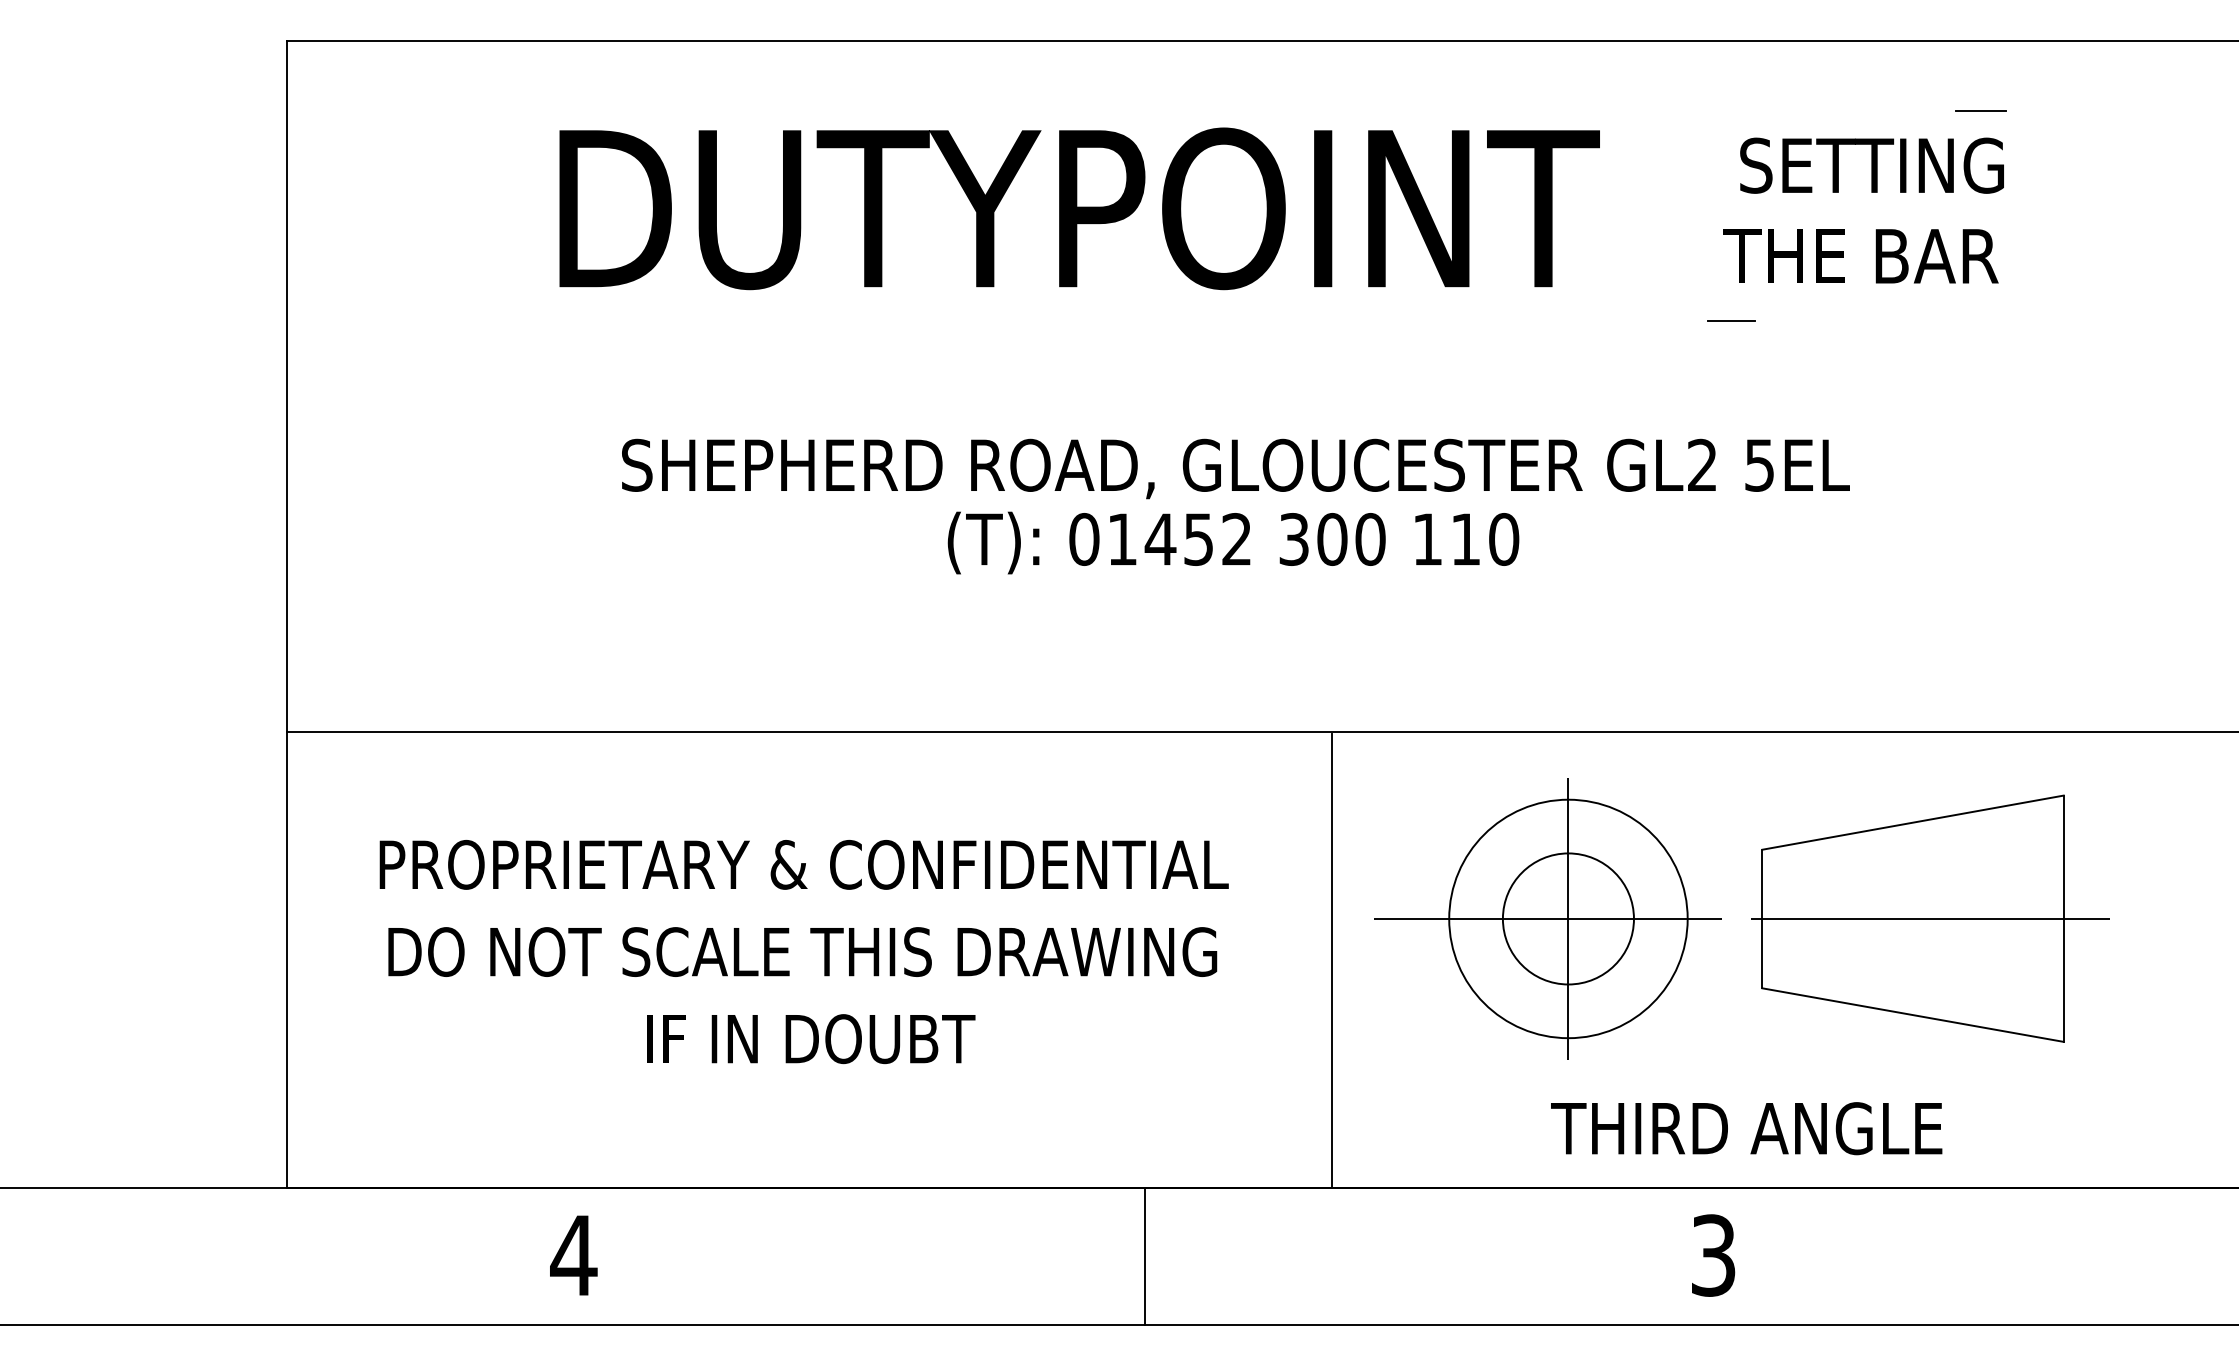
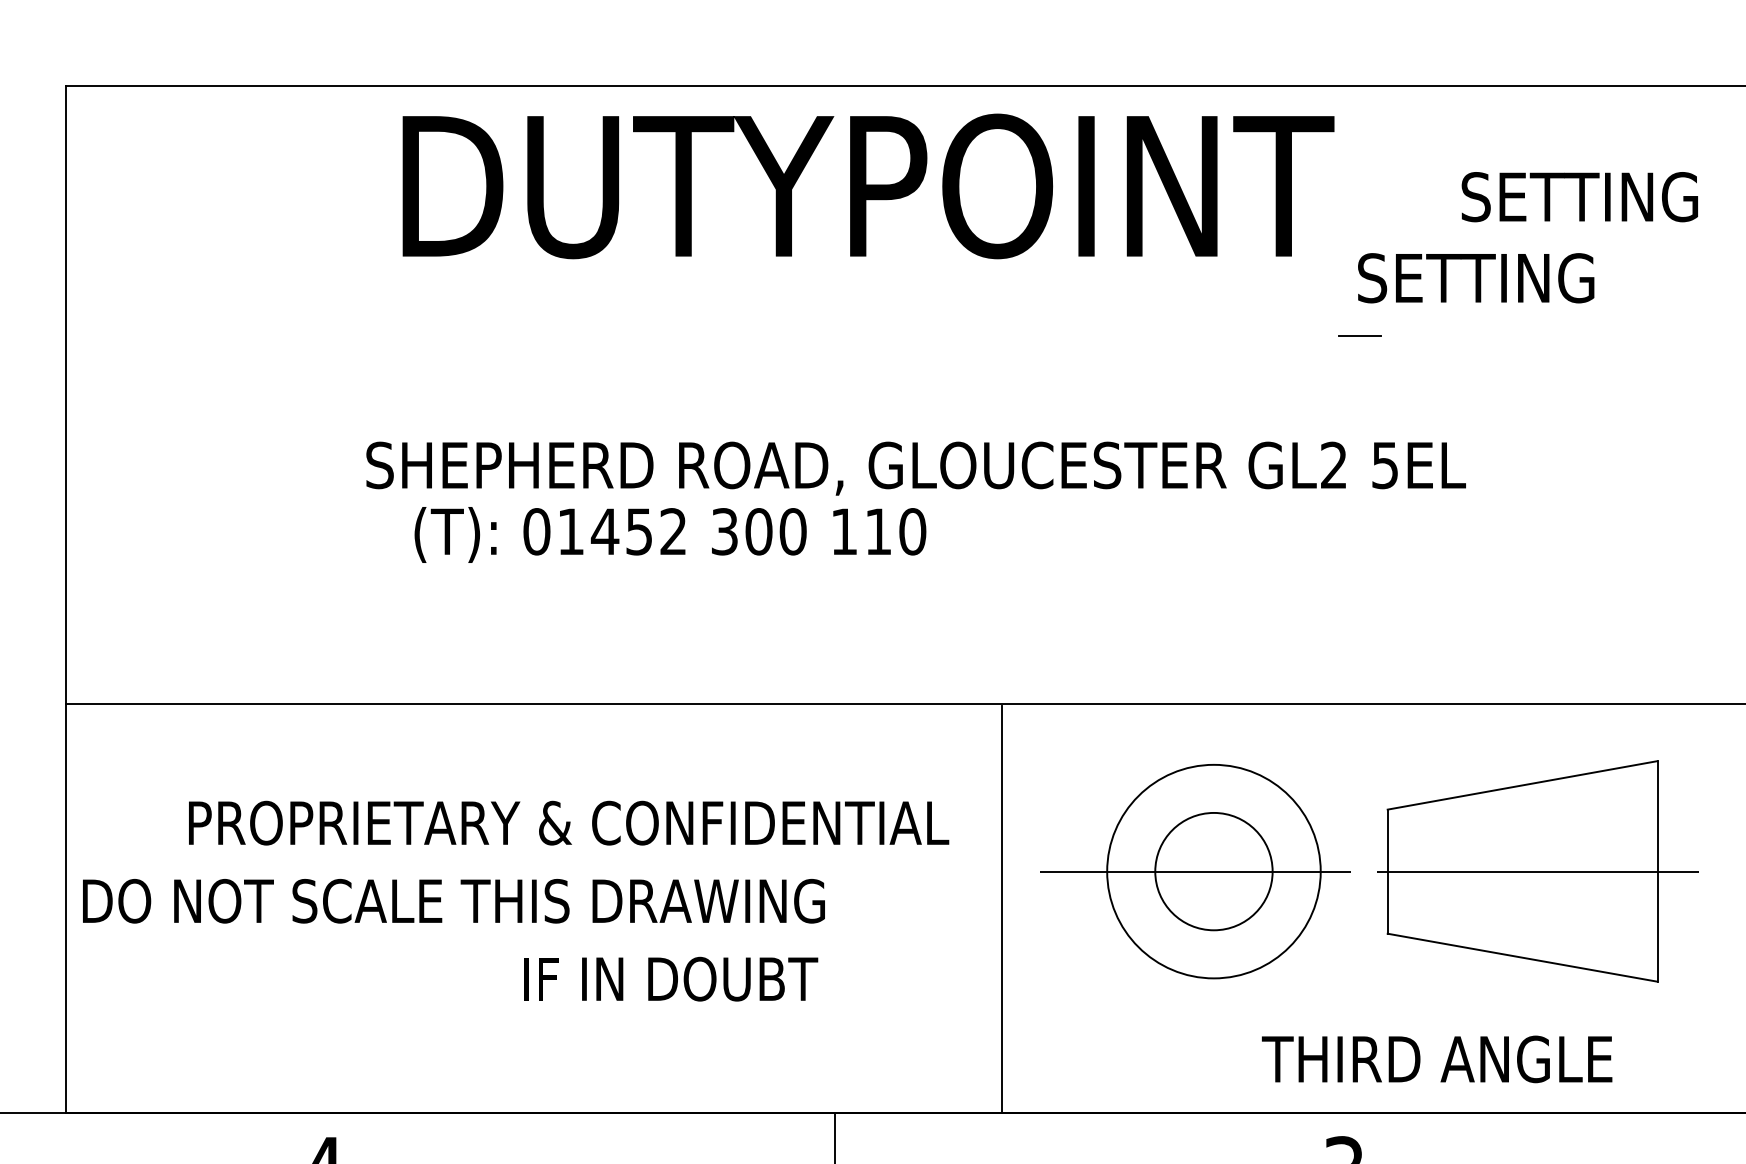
line: (1980, 110) -> (1582, 147), removed
text: (1871, 165) -> (1579, 196), moved
text: (1079, 208) -> (868, 186), moved
text: (1860, 256) -> (1475, 278), THE BAR -> SETTING
text: (1233, 542) -> (670, 534), moved
text: (803, 864) -> (568, 822), moved
line: (1568, 918) -> (1214, 871), removed
text: (802, 951) -> (453, 900), moved
text: (811, 1039) -> (671, 979), moved
text: (1746, 1128) -> (1436, 1059), moved

